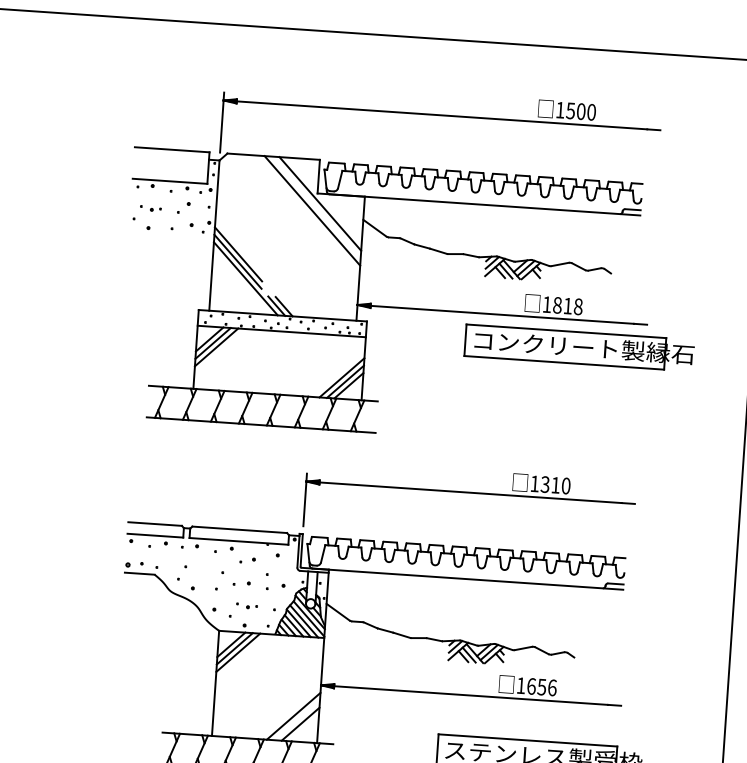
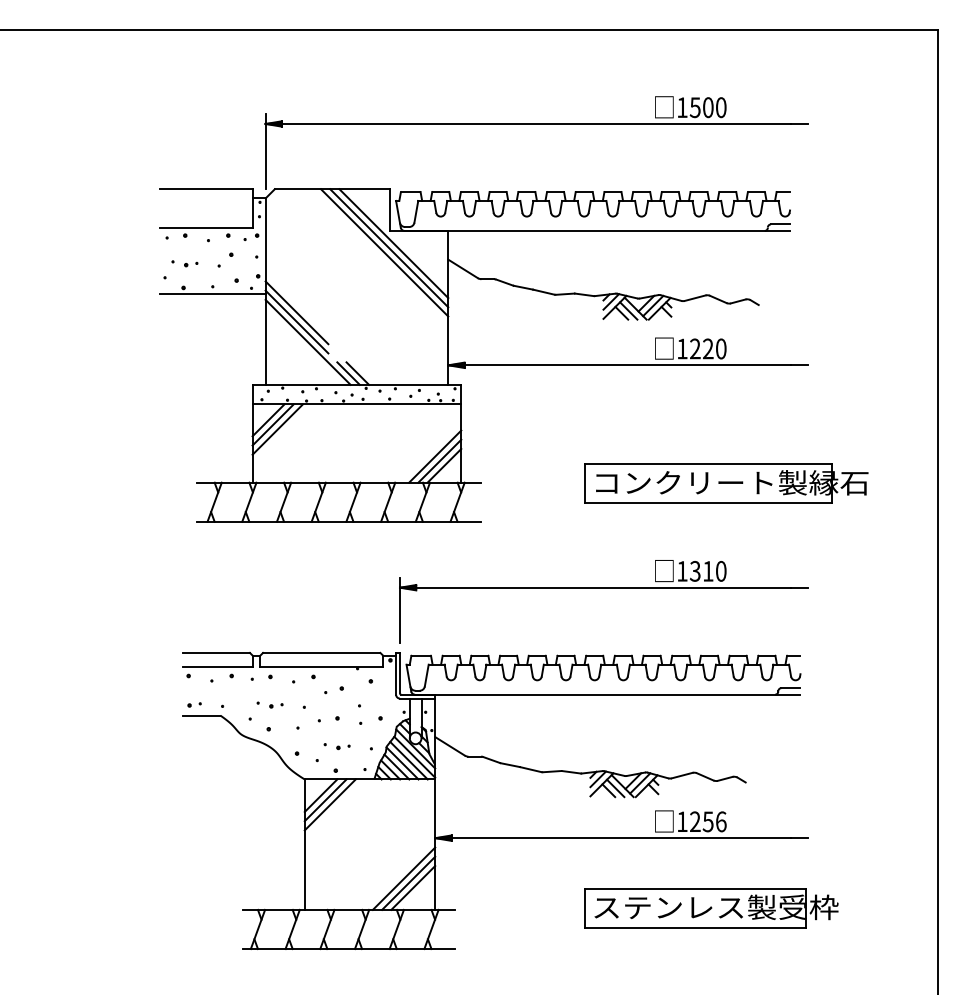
line: (316, 207) -> (389, 248), added
line: (171, 234) -> (212, 293), added
text: (568, 305) -> (708, 348), 1818 -> 1220
part: (579, 347) -> (726, 483), moved
part: (134, 564) -> (194, 704), size x0.62
part: (200, 569) -> (276, 705), added
text: (531, 686) -> (695, 821), 1656 -> 1256
line: (297, 719) -> (408, 882), added

